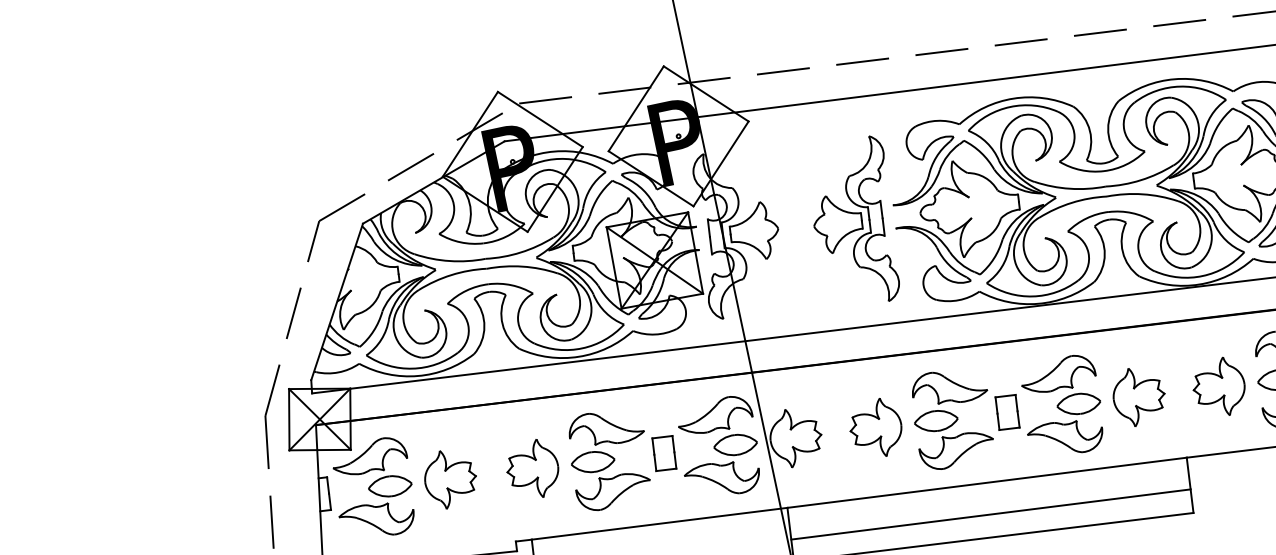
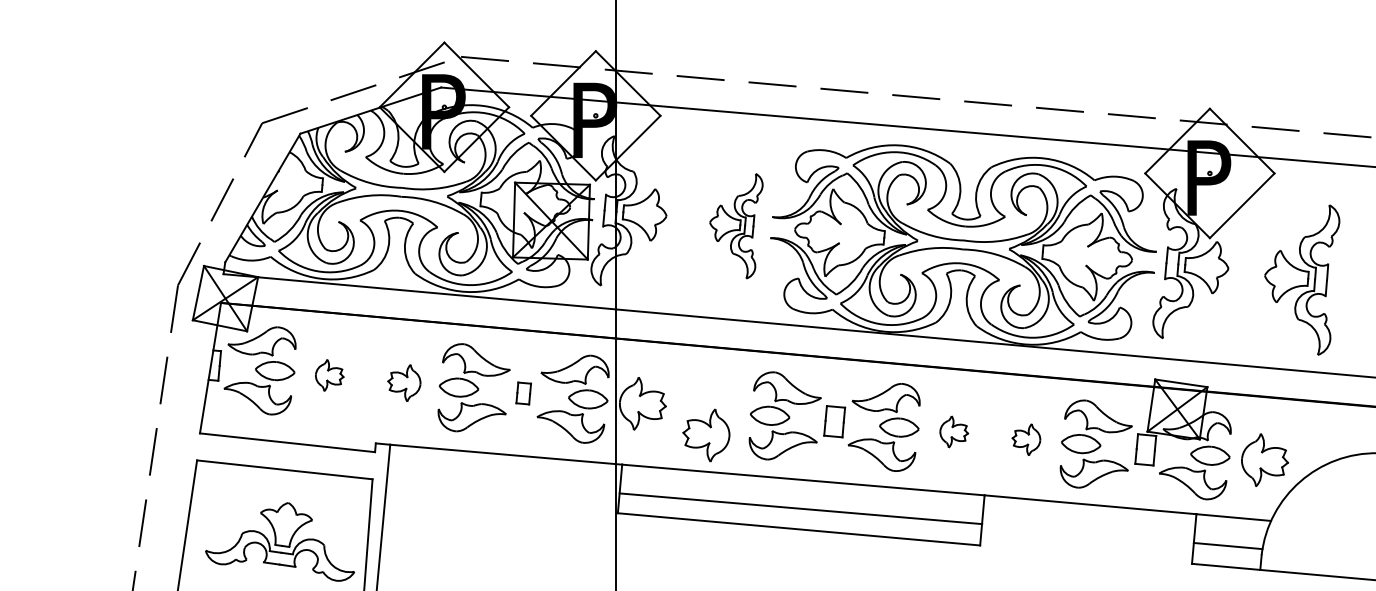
part: (856, 222) -> (736, 225), size x0.7
part: (1219, 387) -> (1026, 439), size x0.6
part: (1139, 395) -> (954, 431), size x0.6
part: (876, 428) -> (706, 435), moved
part: (664, 453) -> (523, 393), size x0.7
part: (532, 469) -> (404, 382), size x0.7
part: (450, 478) -> (329, 375), size x0.6

